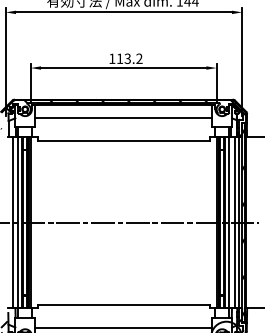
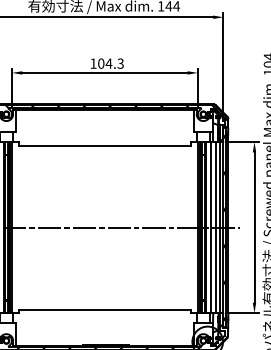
text: (129, 58) -> (110, 63), 113.2 -> 104.3
line: (123, 117) -> (104, 122), removed
line: (123, 327) -> (104, 332), removed

